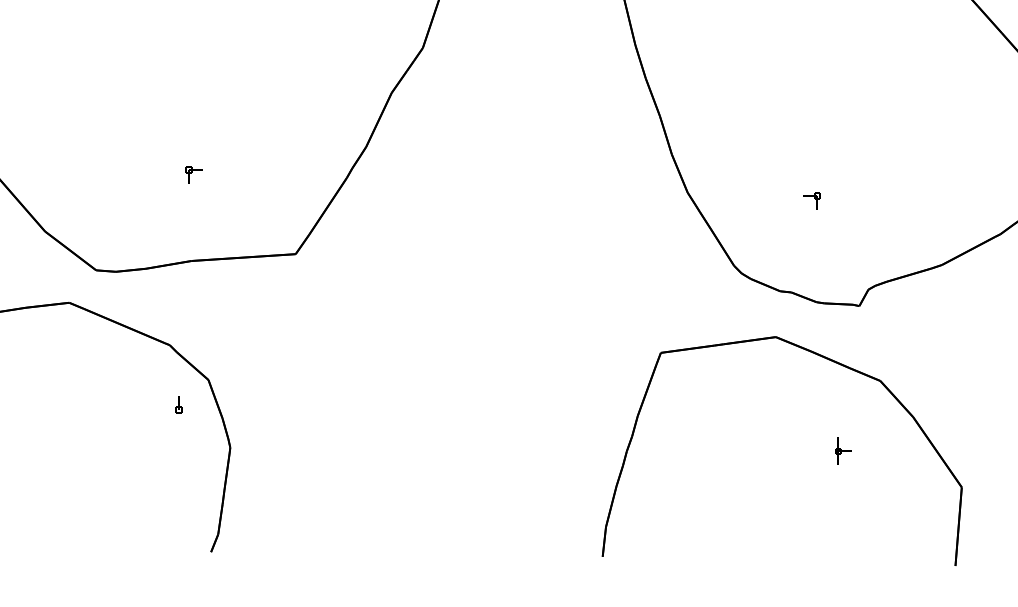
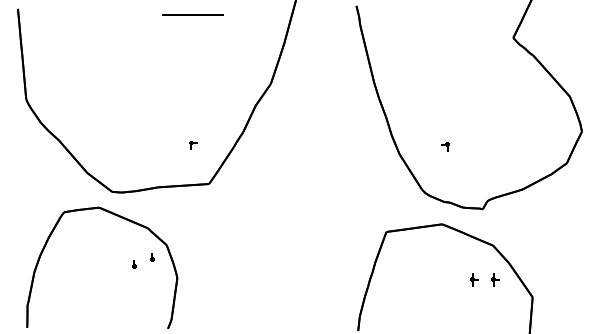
part: (193, 174) -> (193, 145), moved
part: (813, 199) -> (445, 146), moved
part: (142, 419) -> (134, 264), added
part: (885, 450) -> (495, 279), added

